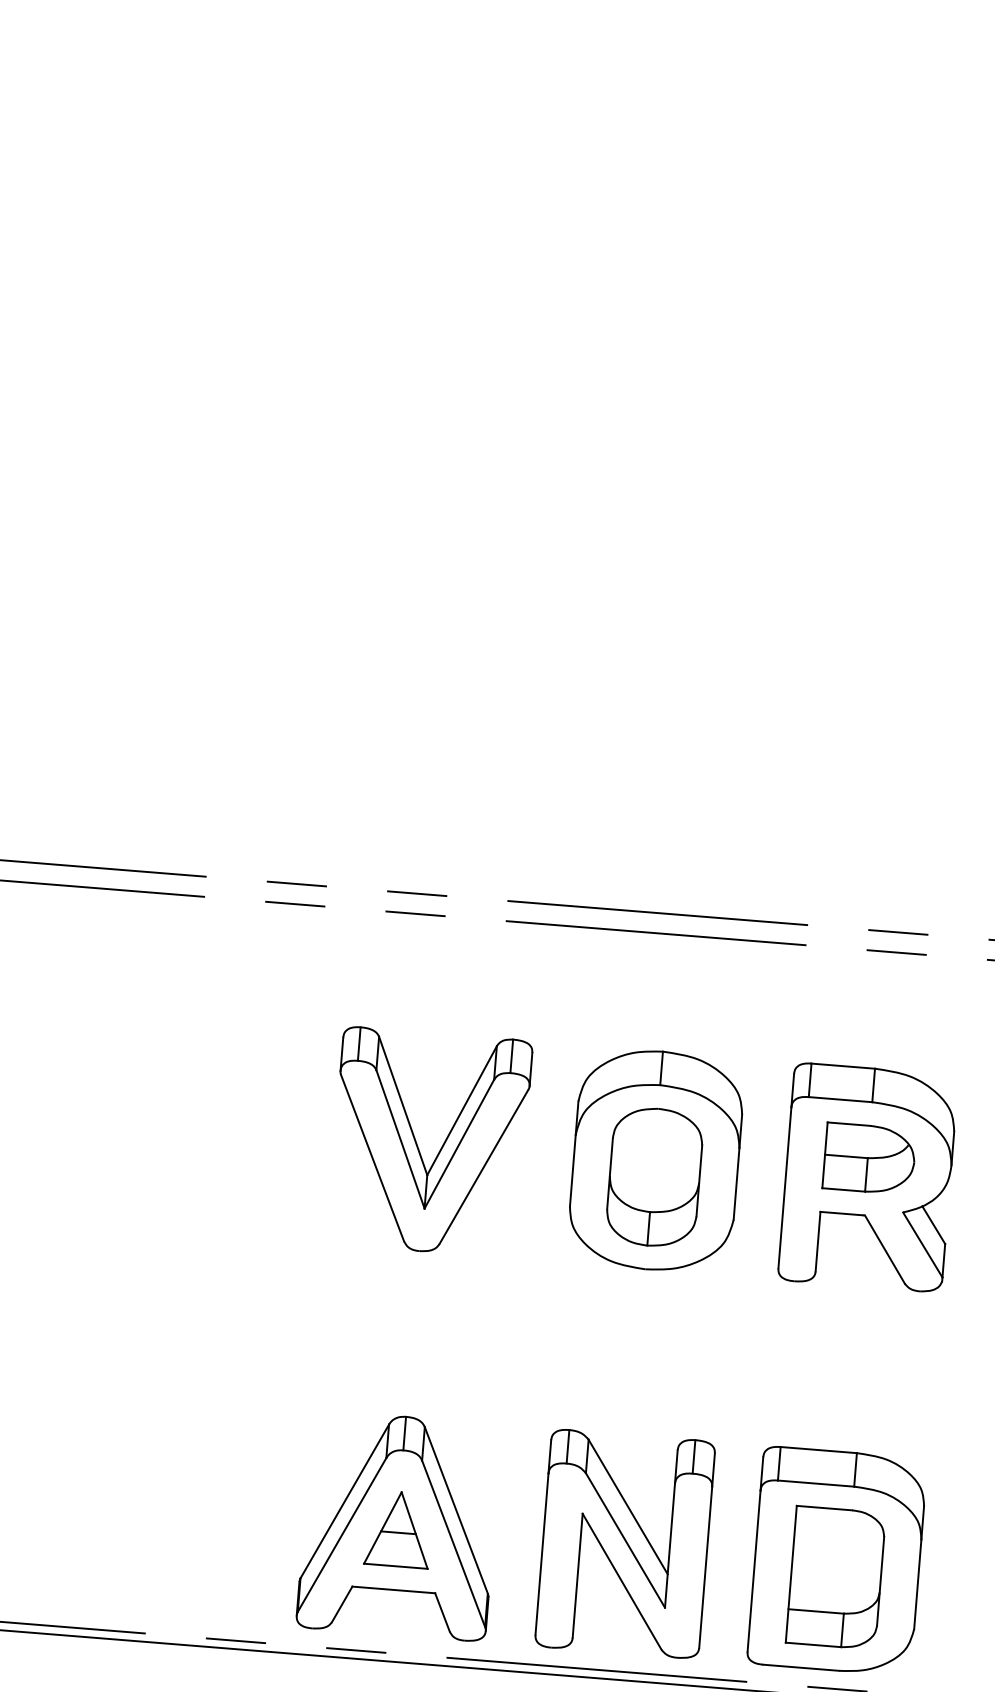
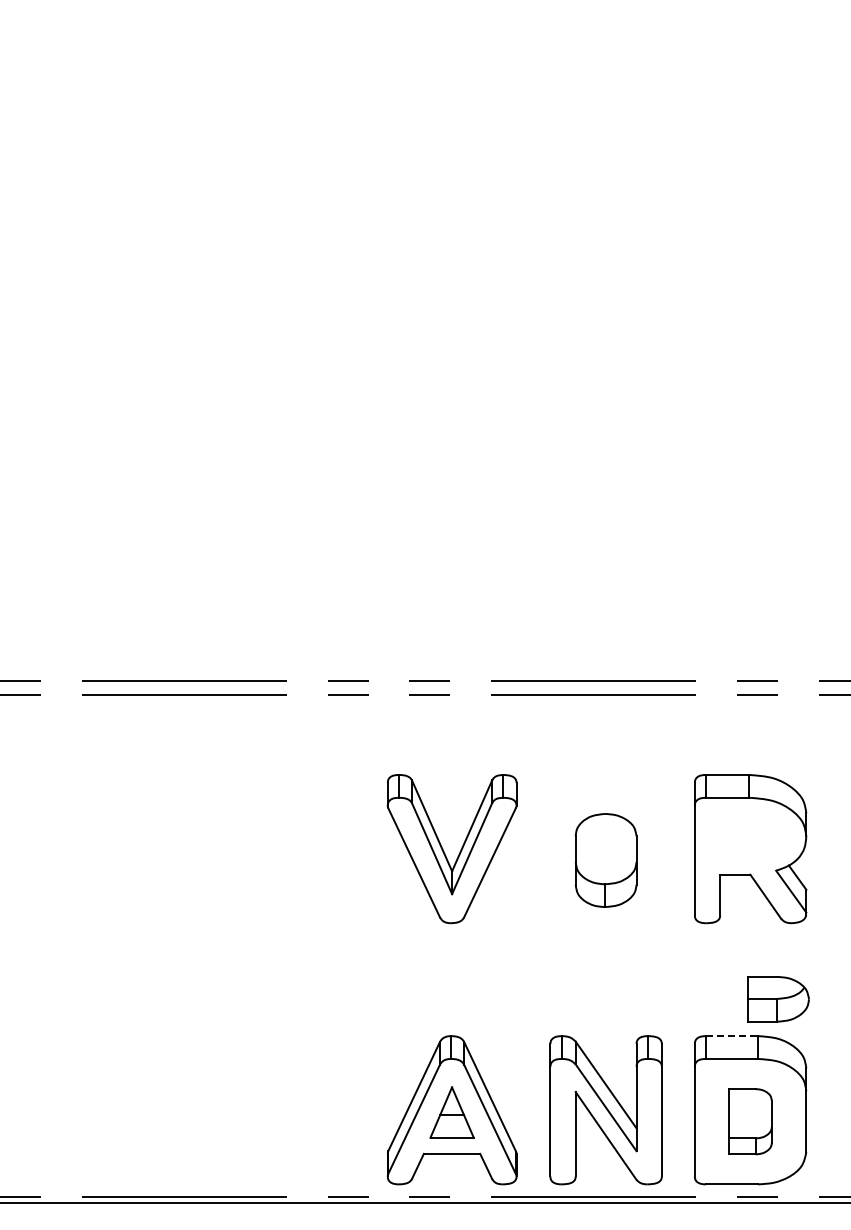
part: (869, 1159) -> (778, 999), moved
part: (655, 1161) -> (605, 849), removed
line: (819, 1450) -> (732, 1036), solid -> dashed
part: (835, 1577) -> (750, 1121), size x0.7

